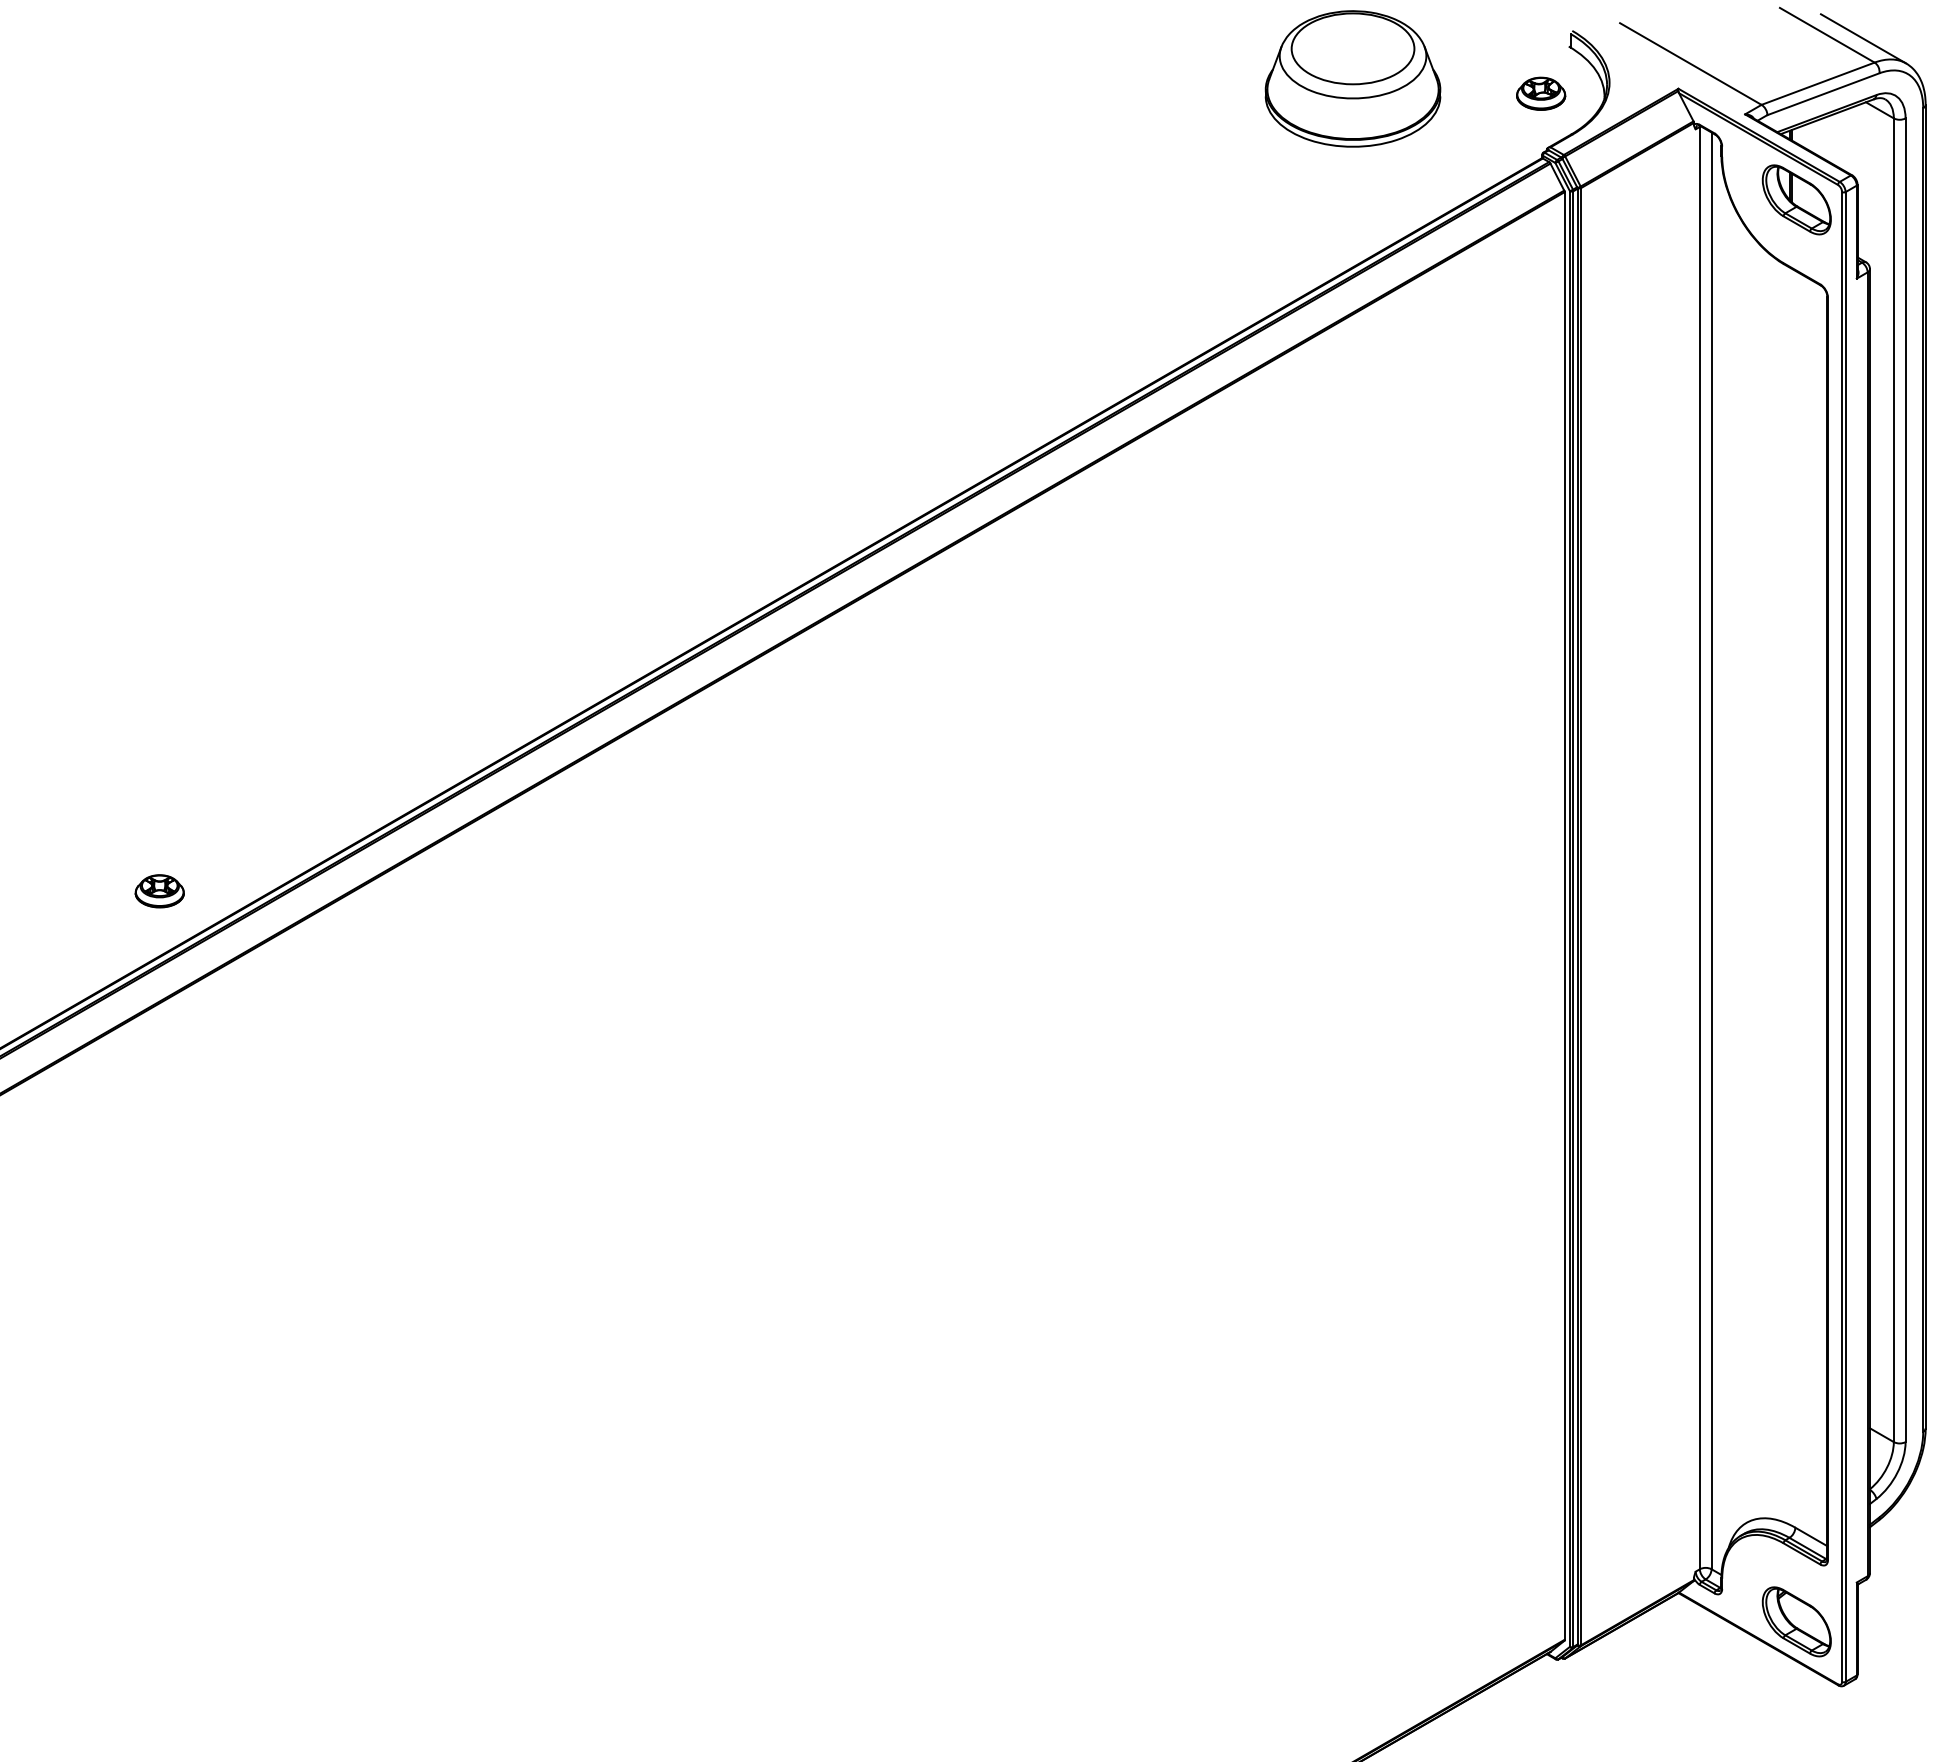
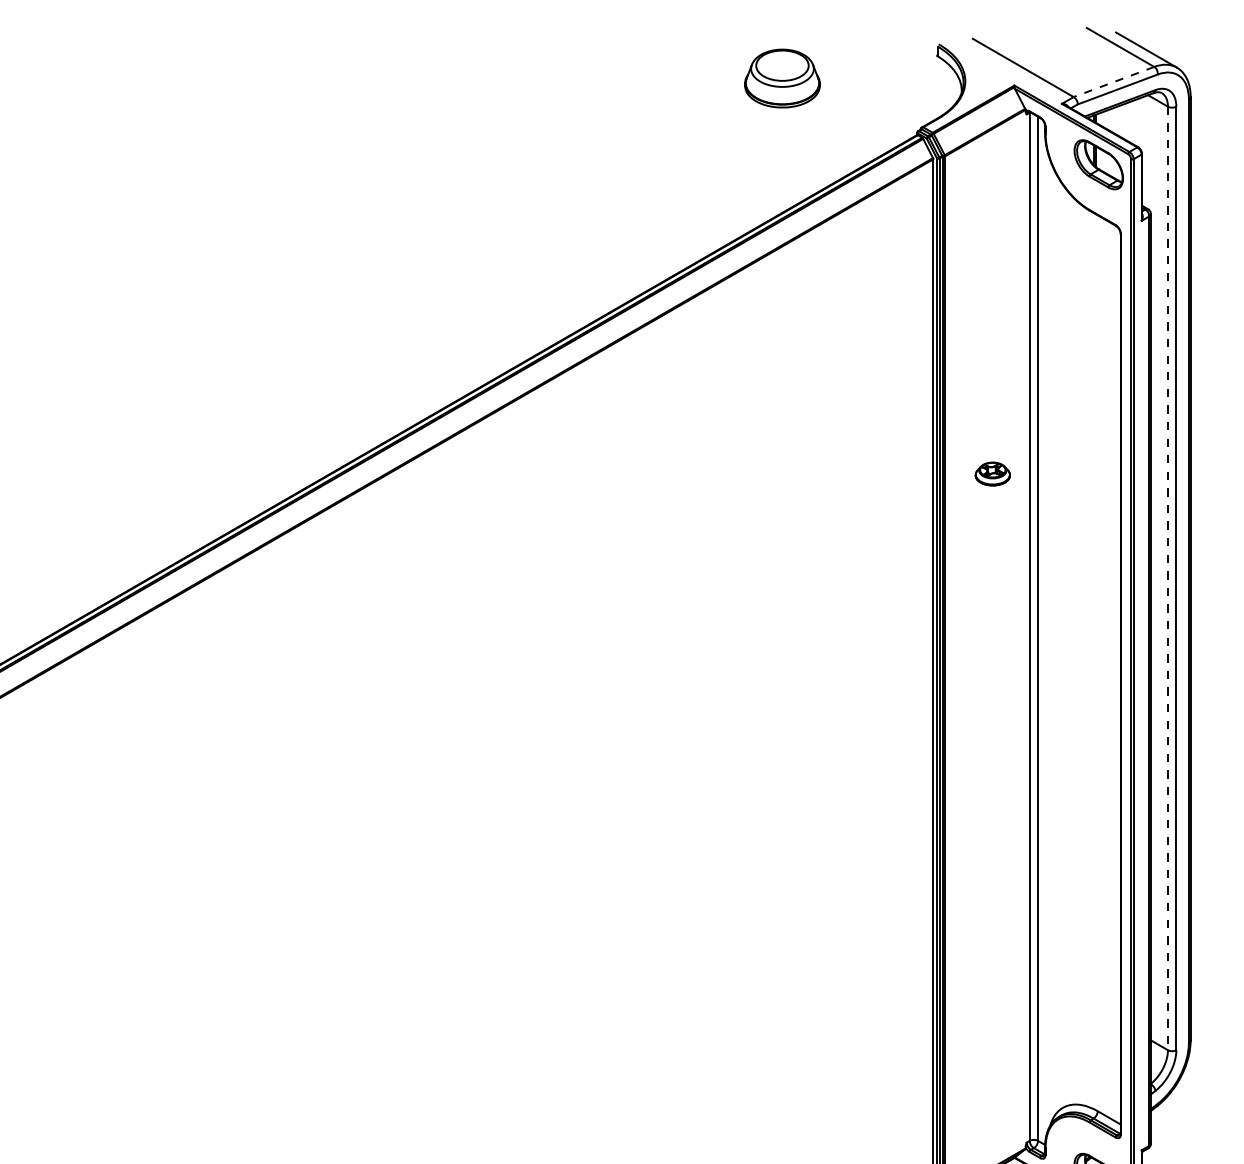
part: (1352, 78) -> (782, 78), size x0.6
line: (1817, 83) -> (1113, 81), solid -> dashed
part: (1541, 93) -> (993, 473), moved
line: (1893, 780) -> (1167, 578), solid -> dashed

